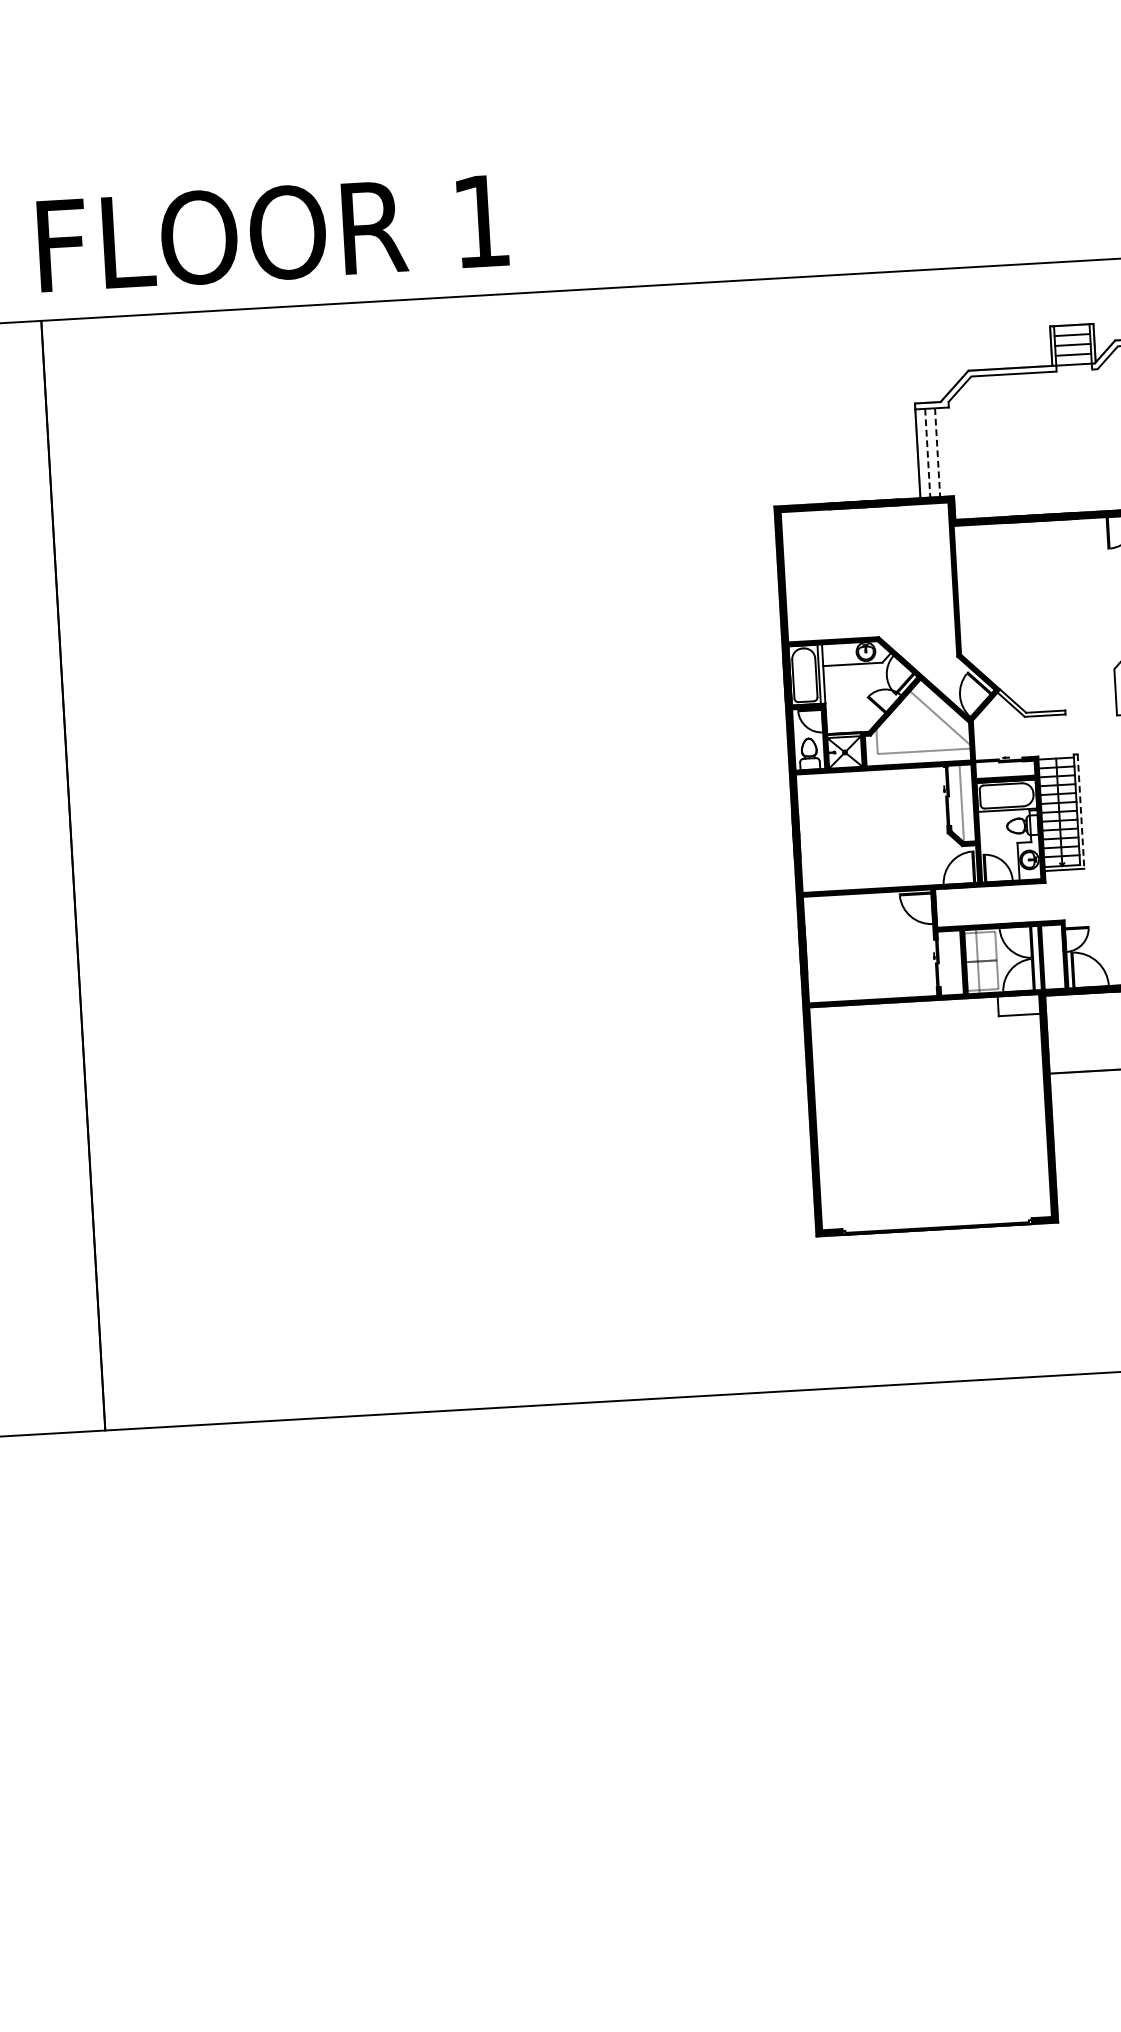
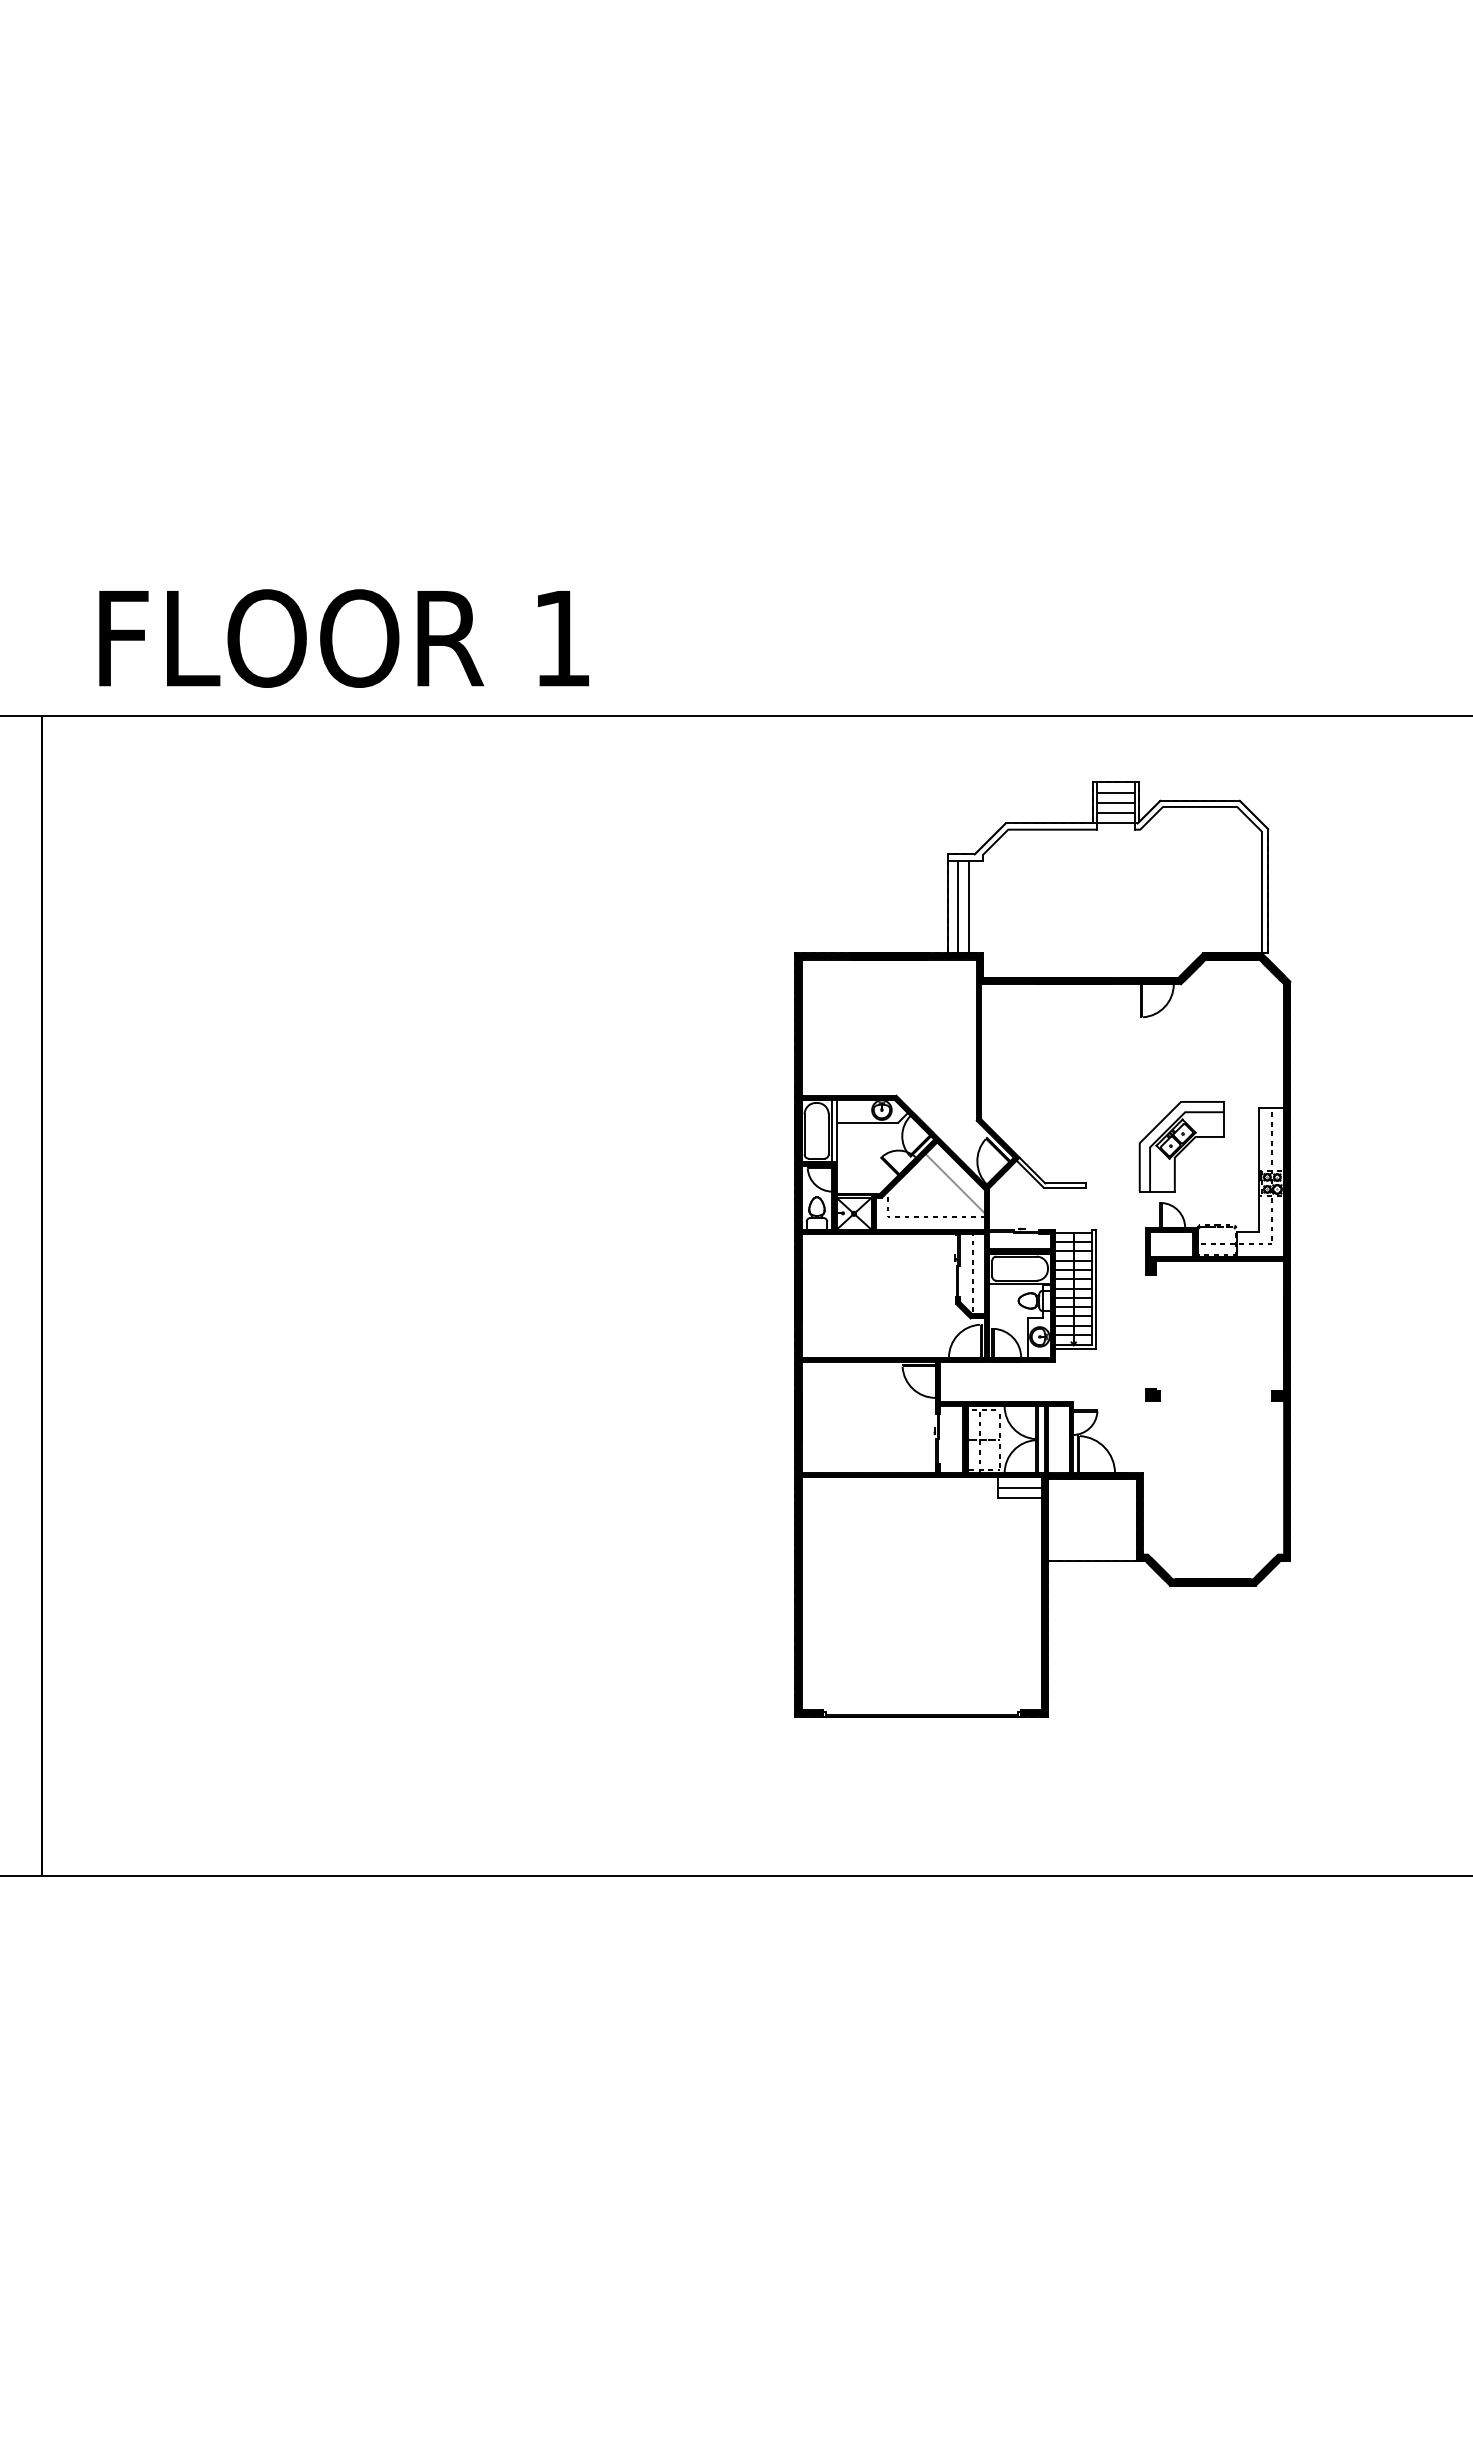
text: (272, 233) -> (343, 638), moved
line: (927, 453) -> (958, 907), dashed -> solid
line: (937, 453) -> (968, 907), dashed -> solid
line: (1081, 811) -> (1096, 1289), dashed -> solid
line: (1018, 1005) -> (1019, 1487), added

